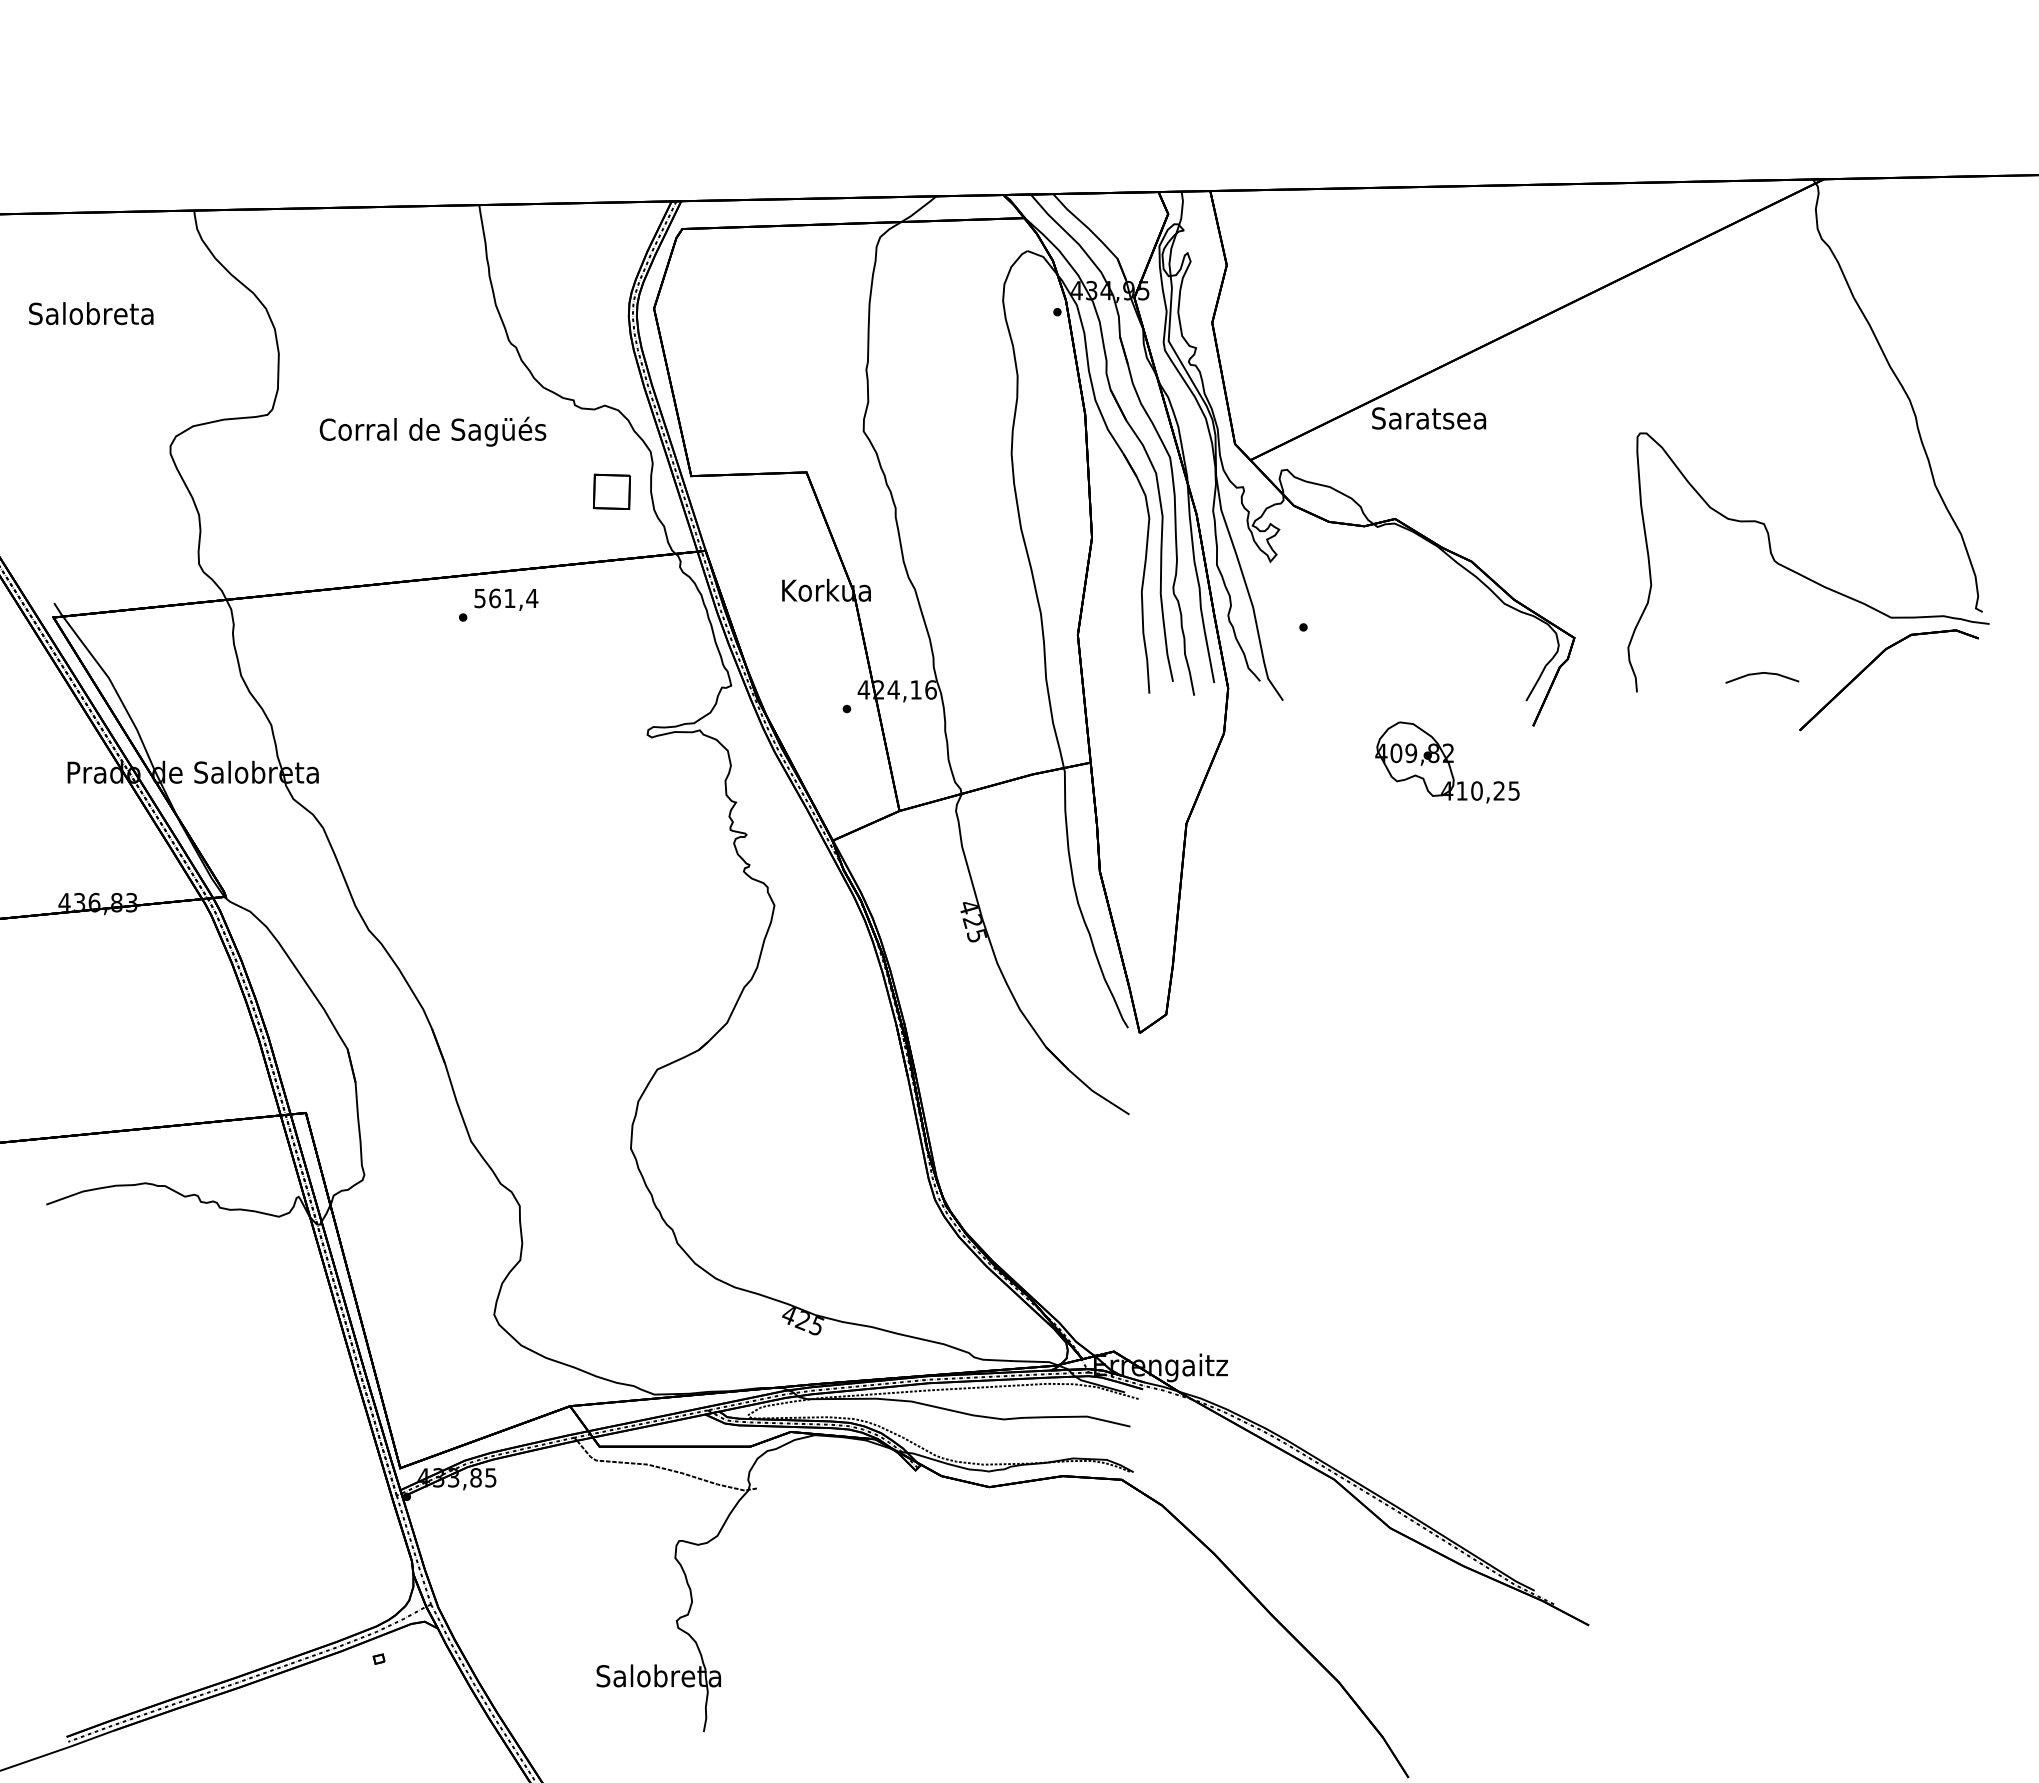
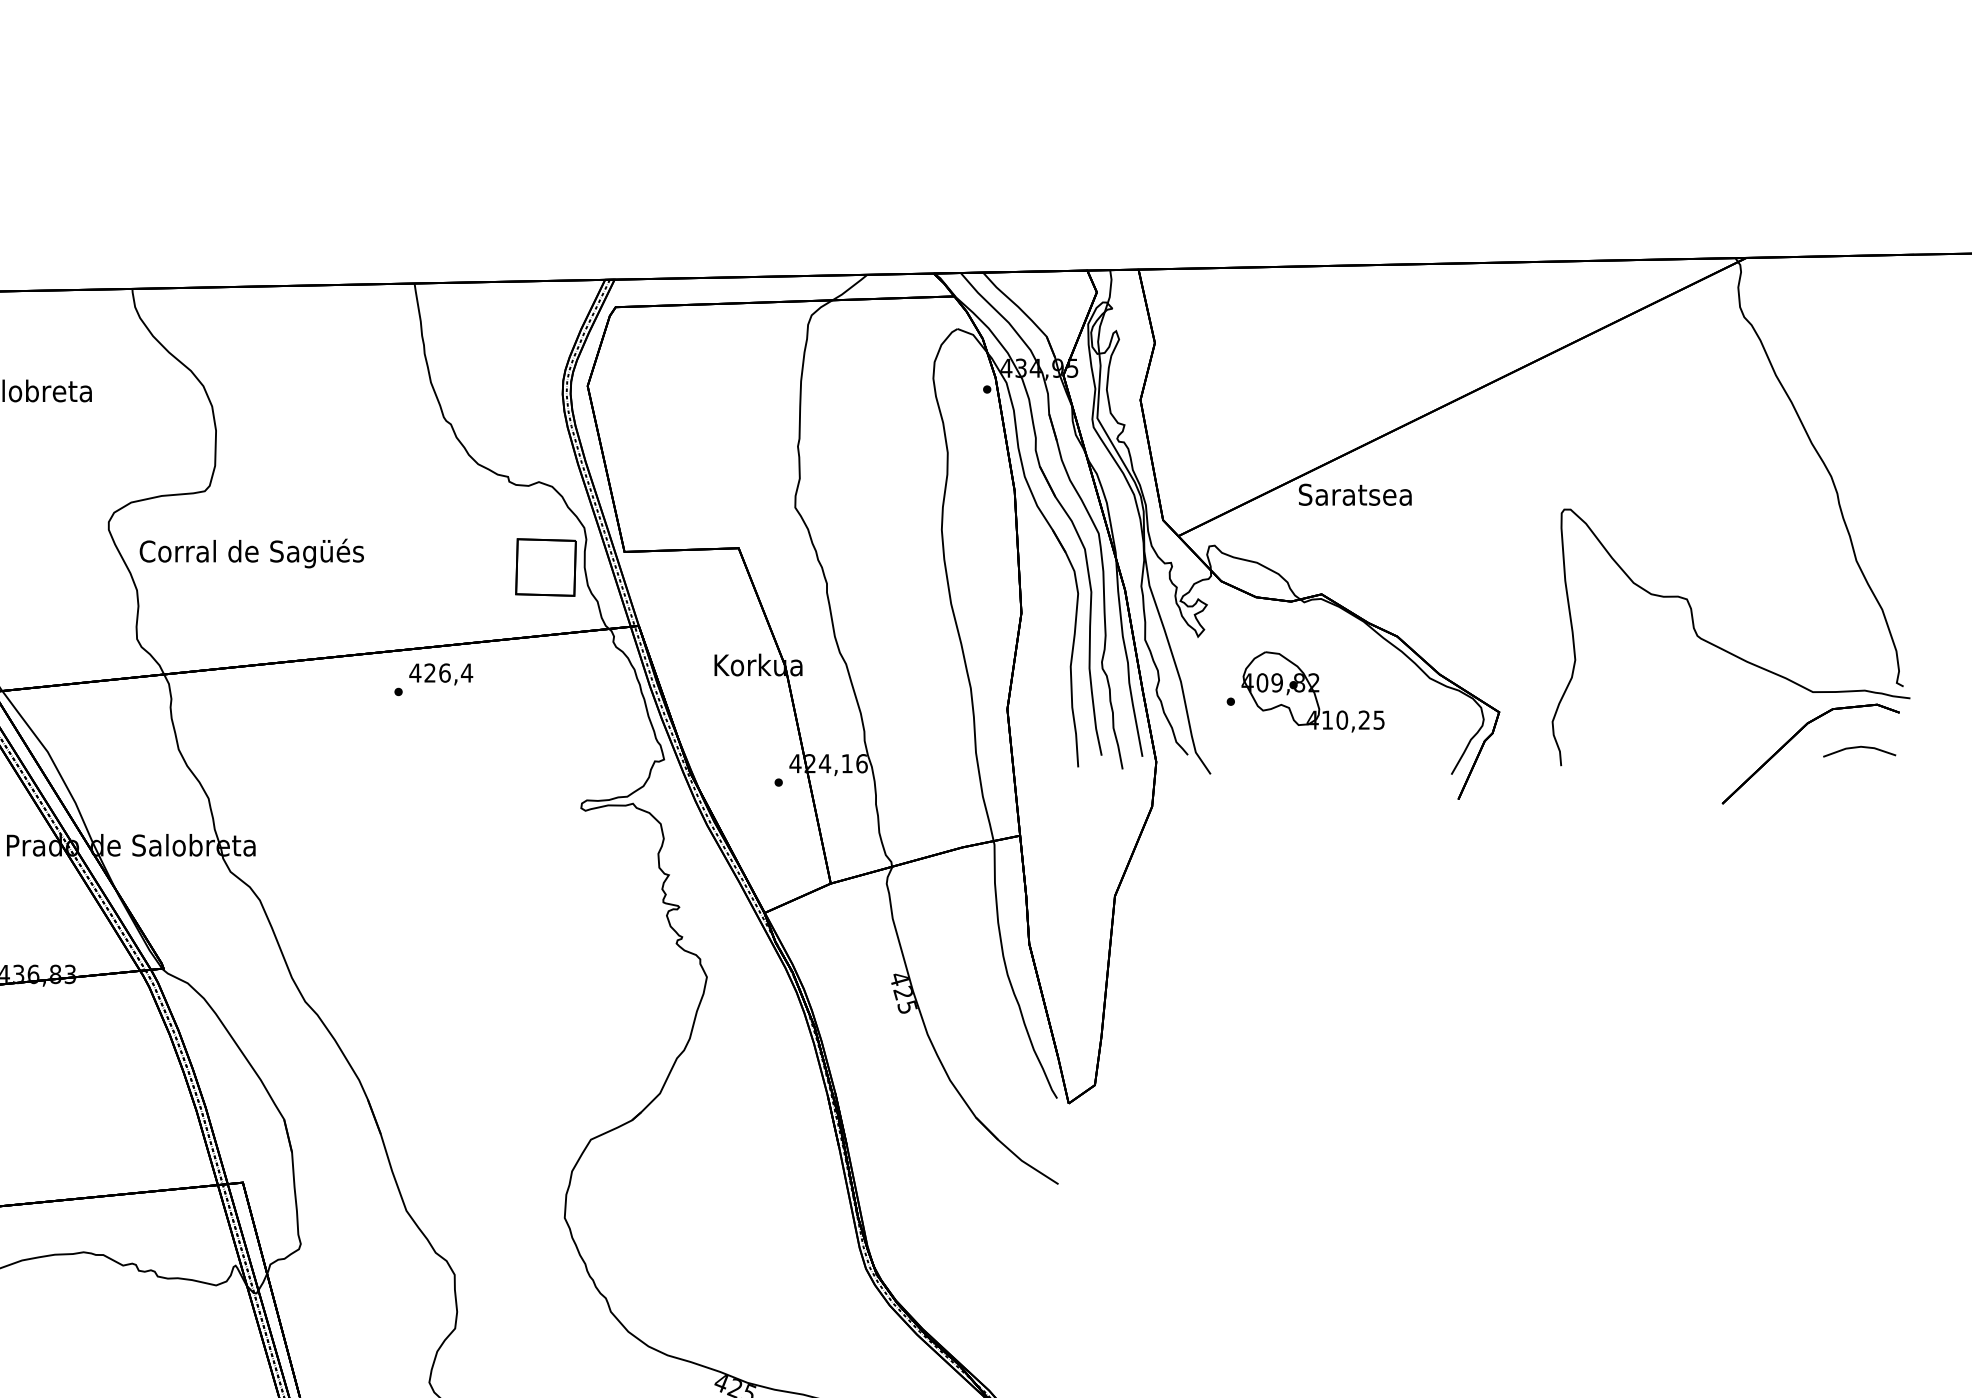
text: (432, 431) -> (251, 553), moved
part: (611, 491) -> (545, 567), size x1.67
text: (494, 598) -> (429, 673), 561,4 -> 426,4
line: (1760, 674) -> (1857, 748), moved
part: (1447, 762) -> (1313, 691), moved

